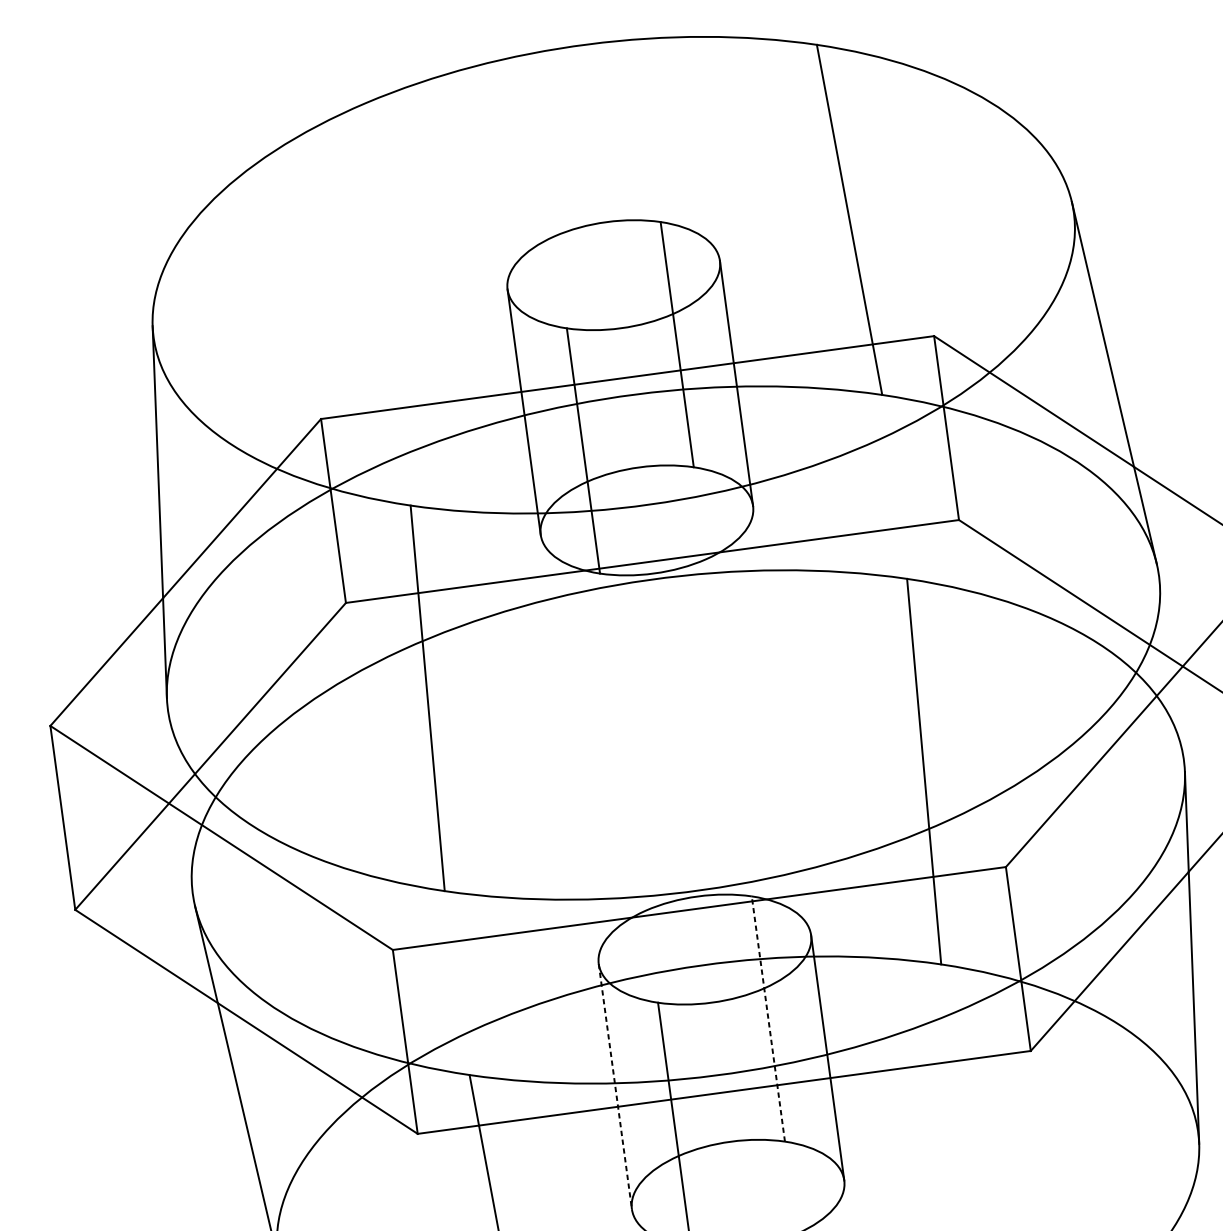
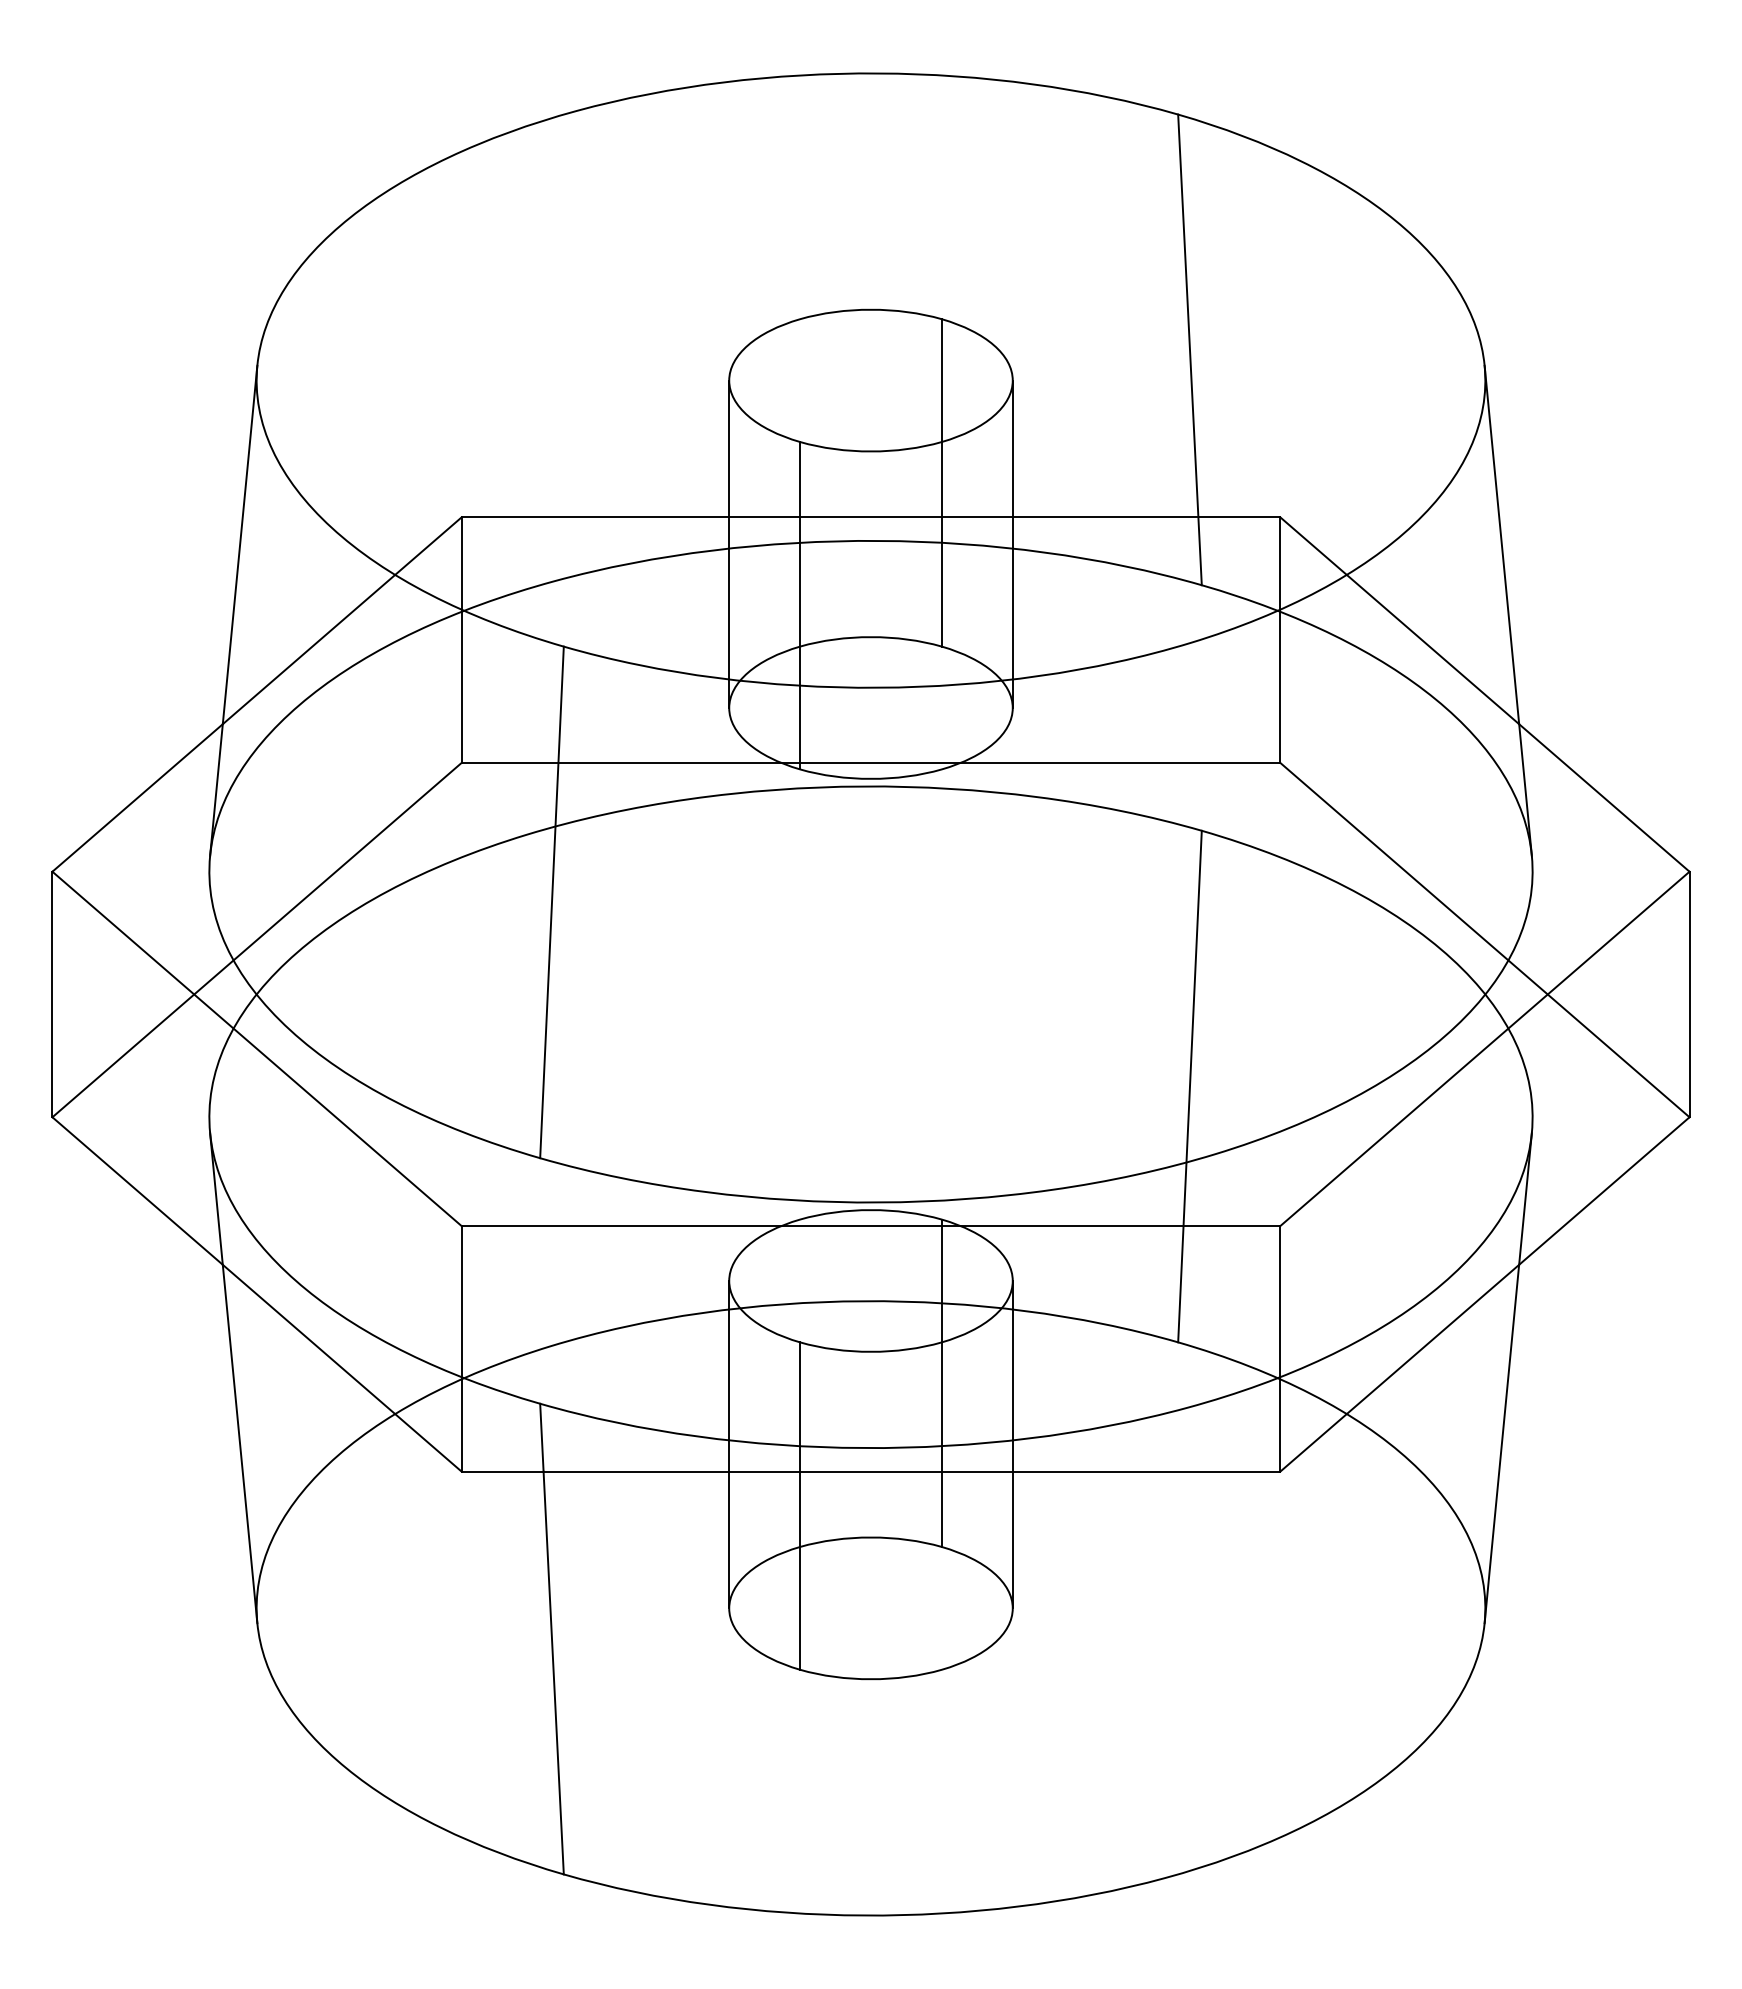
line: (768, 1019) -> (941, 1383), dashed -> solid
line: (615, 1086) -> (729, 1444), dashed -> solid

